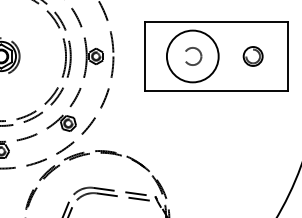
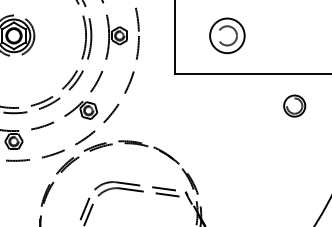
circle: (192, 56) -> (227, 35), size x0.6
part: (252, 56) -> (293, 106), moved

